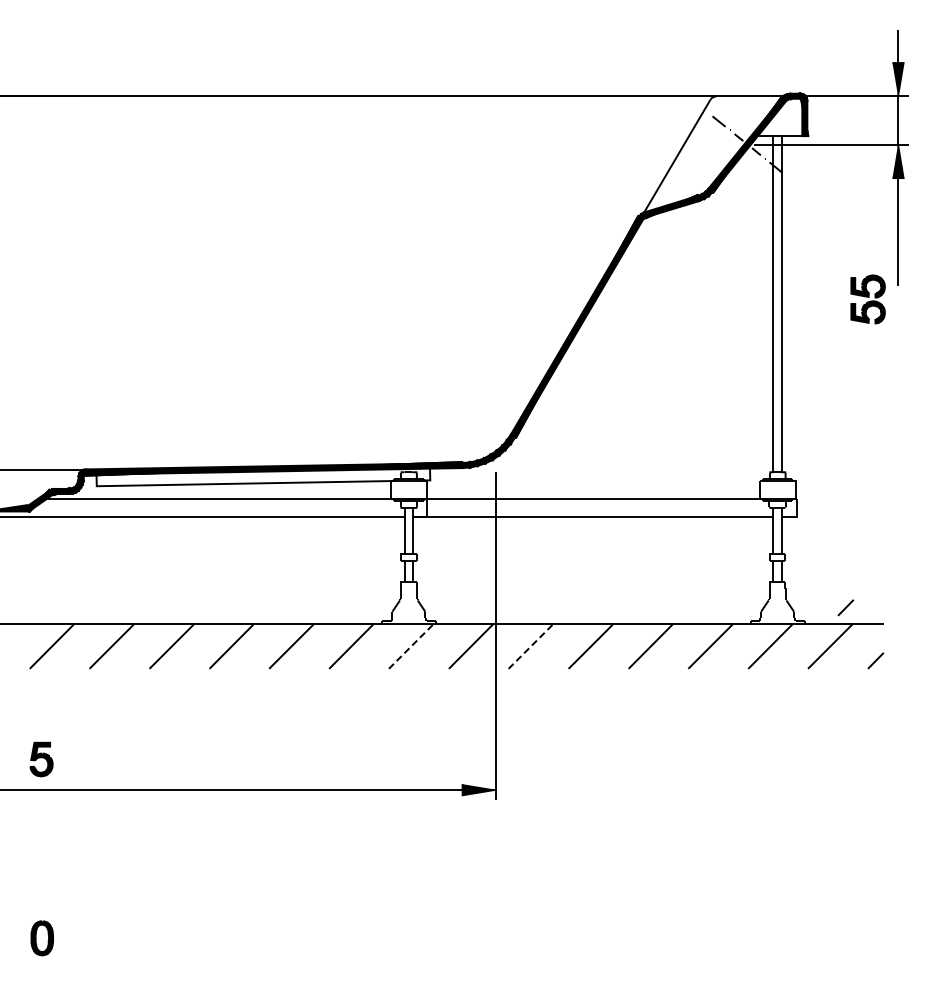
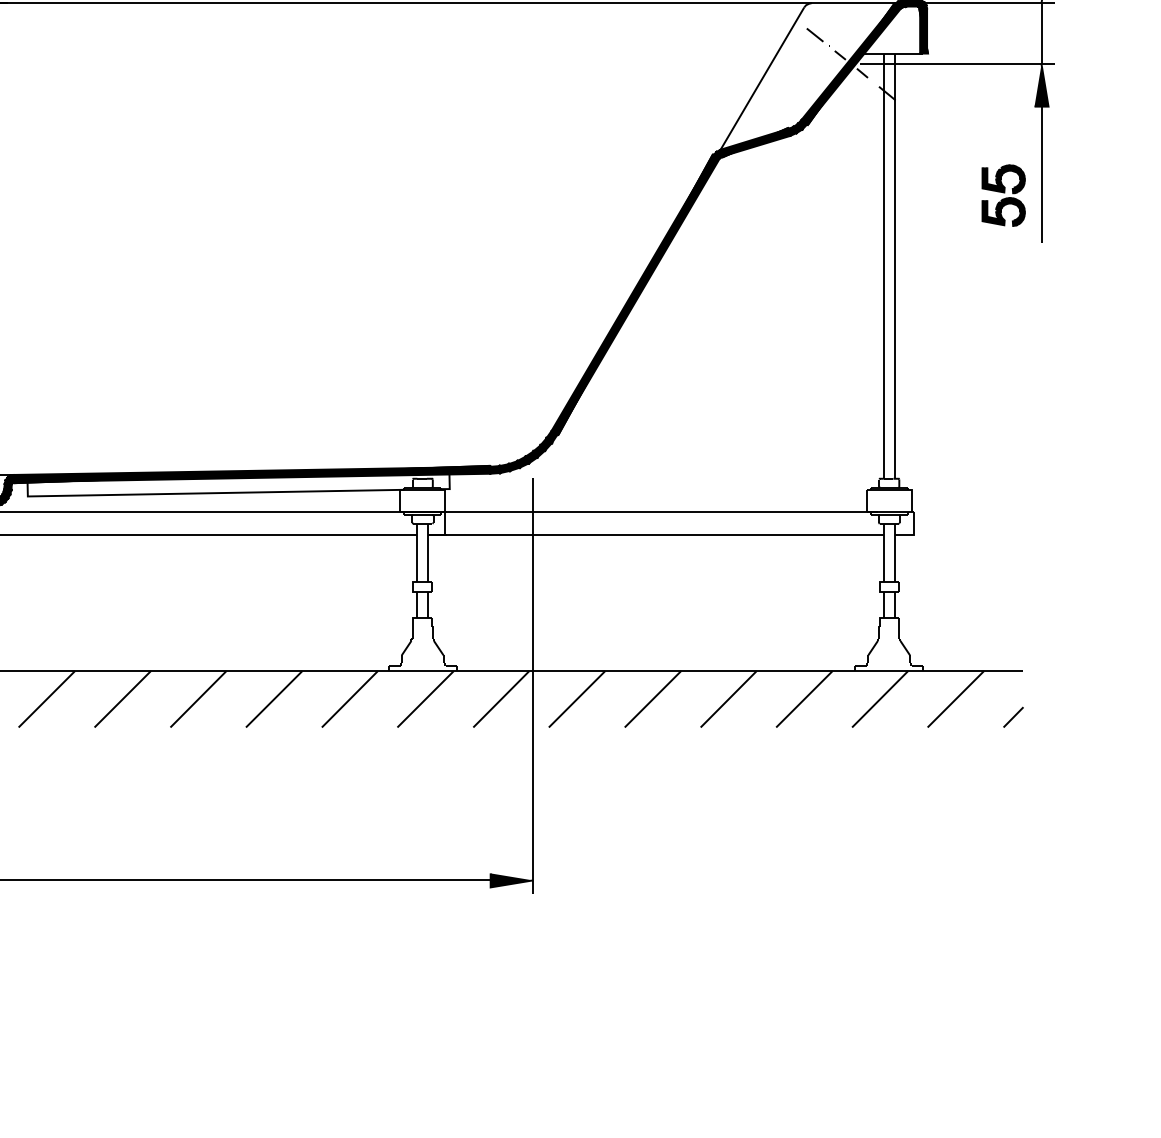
part: (867, 299) -> (1002, 195), moved
line: (845, 607) -> (975, 649), removed
line: (411, 646) -> (426, 699), dashed -> solid
line: (530, 646) -> (576, 699), dashed -> solid

